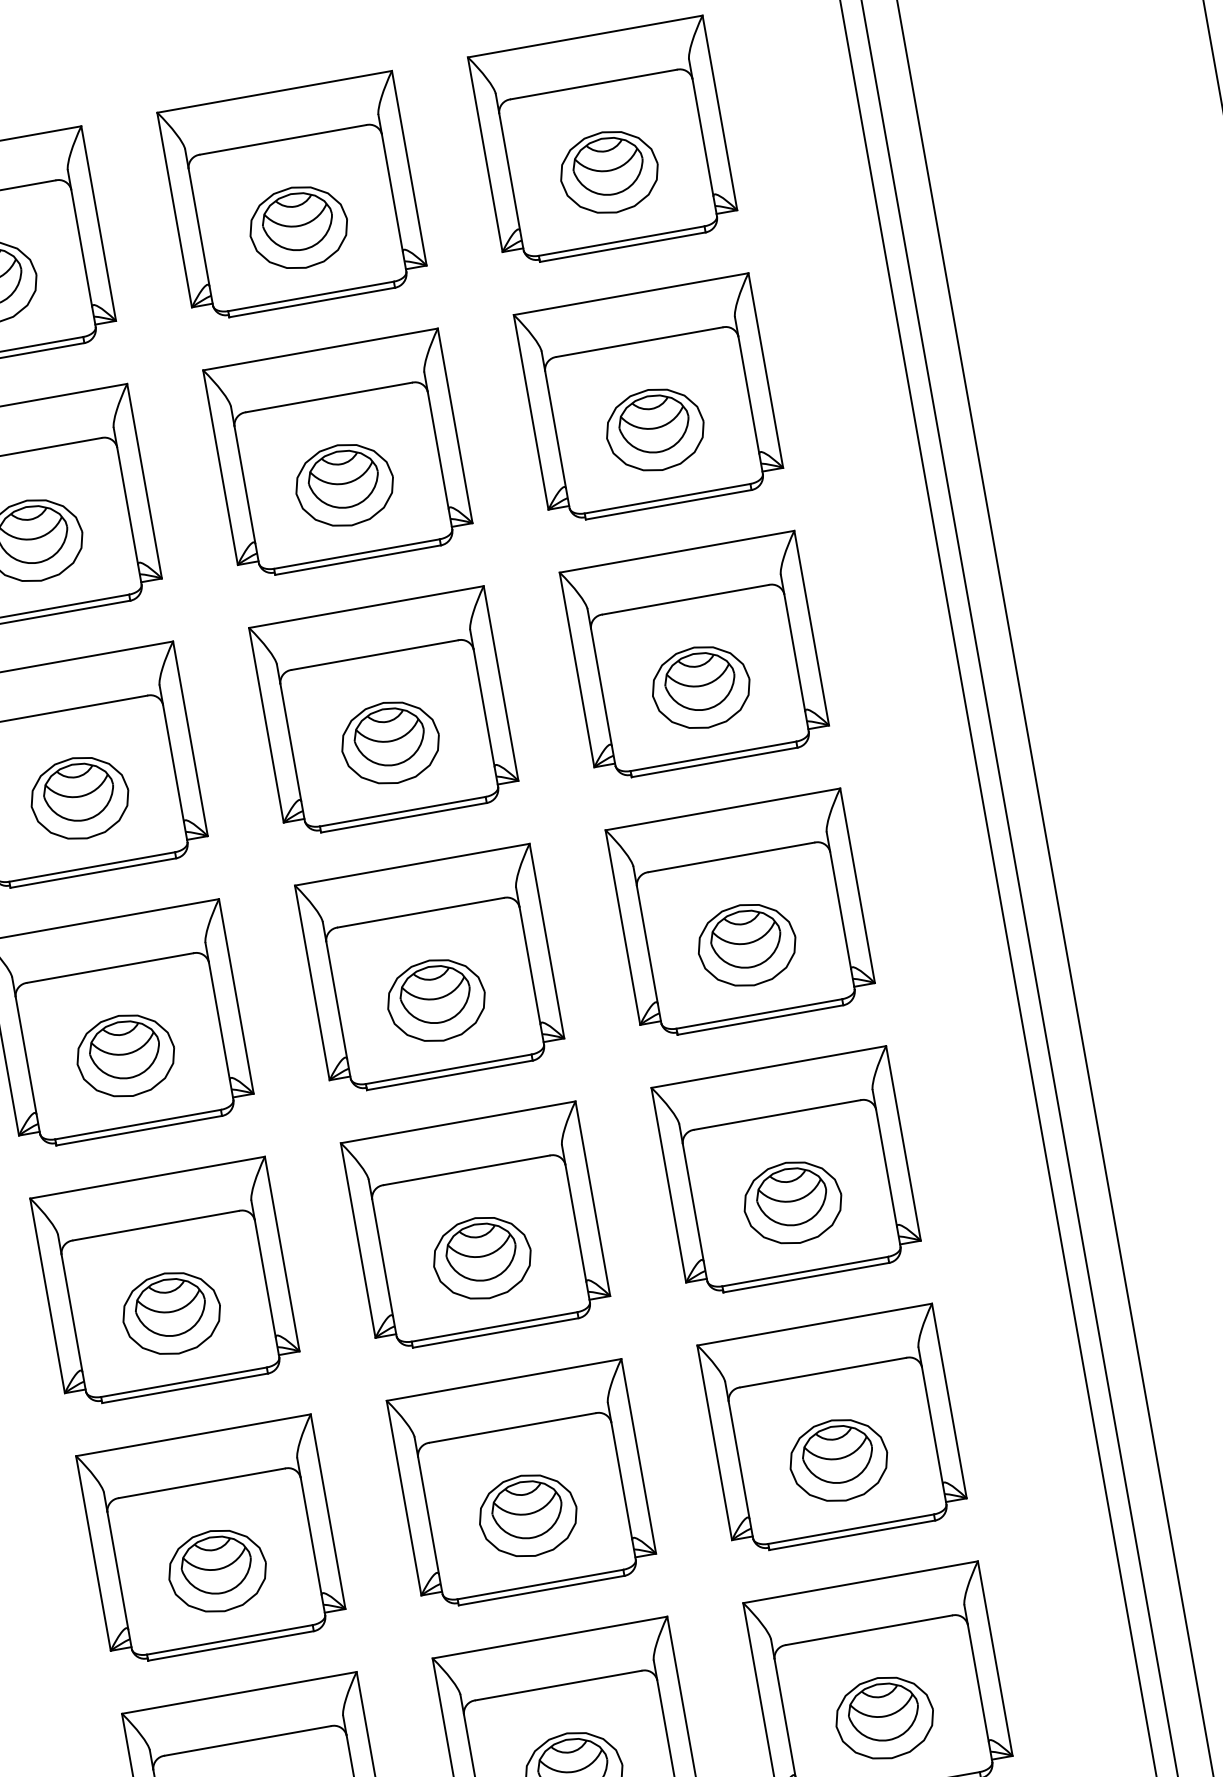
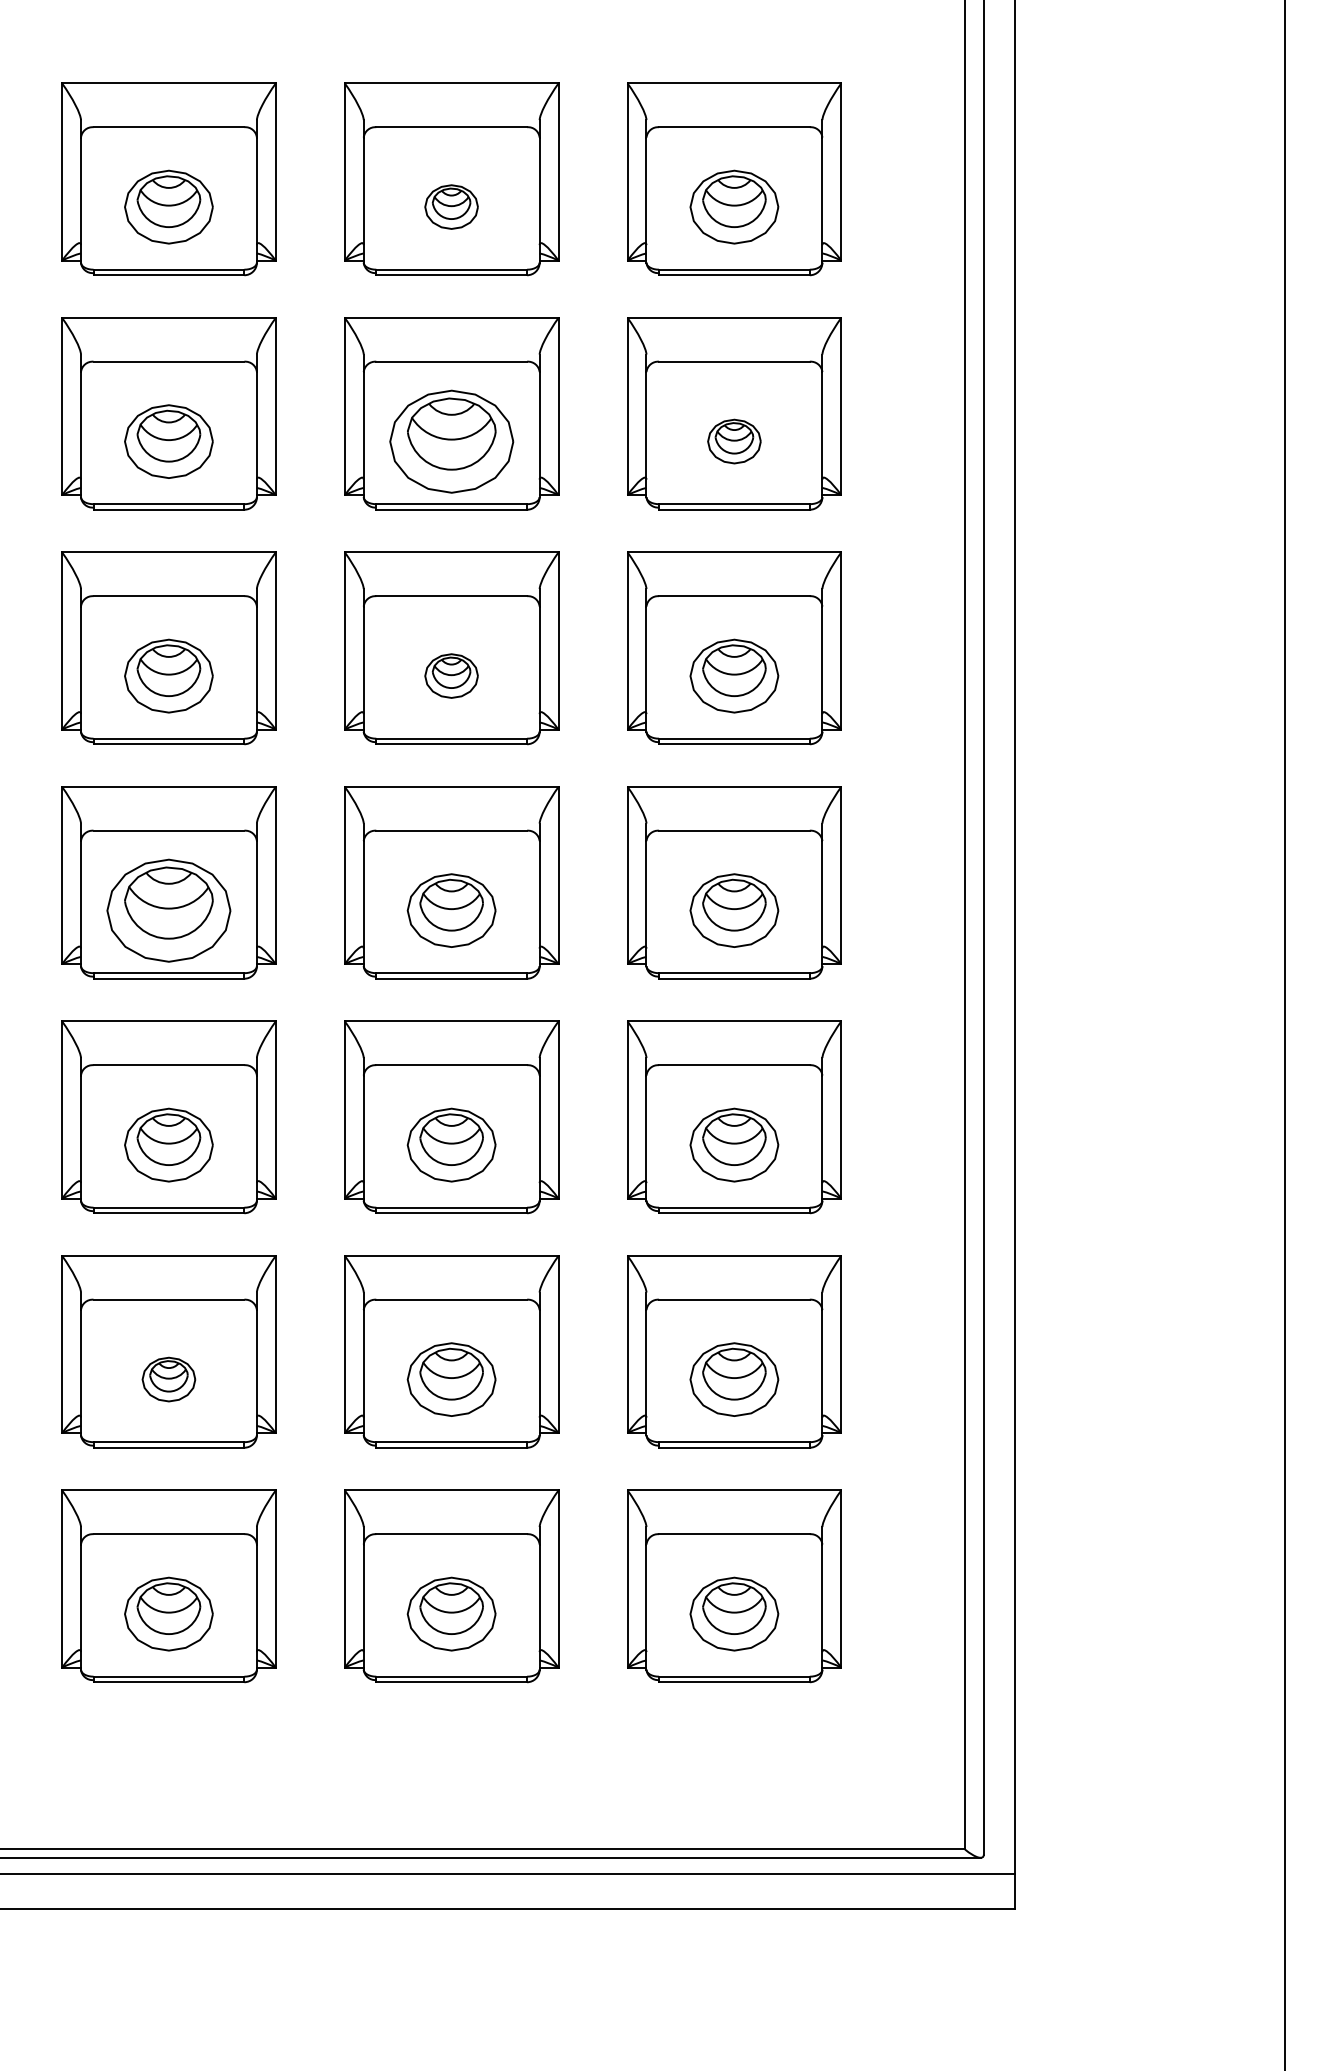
part: (298, 227) -> (451, 206), size x0.6
part: (655, 429) -> (734, 441), size x0.6
part: (344, 485) -> (451, 441), size x1.4
part: (390, 742) -> (451, 675), size x0.6
part: (125, 1055) -> (168, 910), size x1.4
part: (217, 1571) -> (168, 1379), size x0.6

